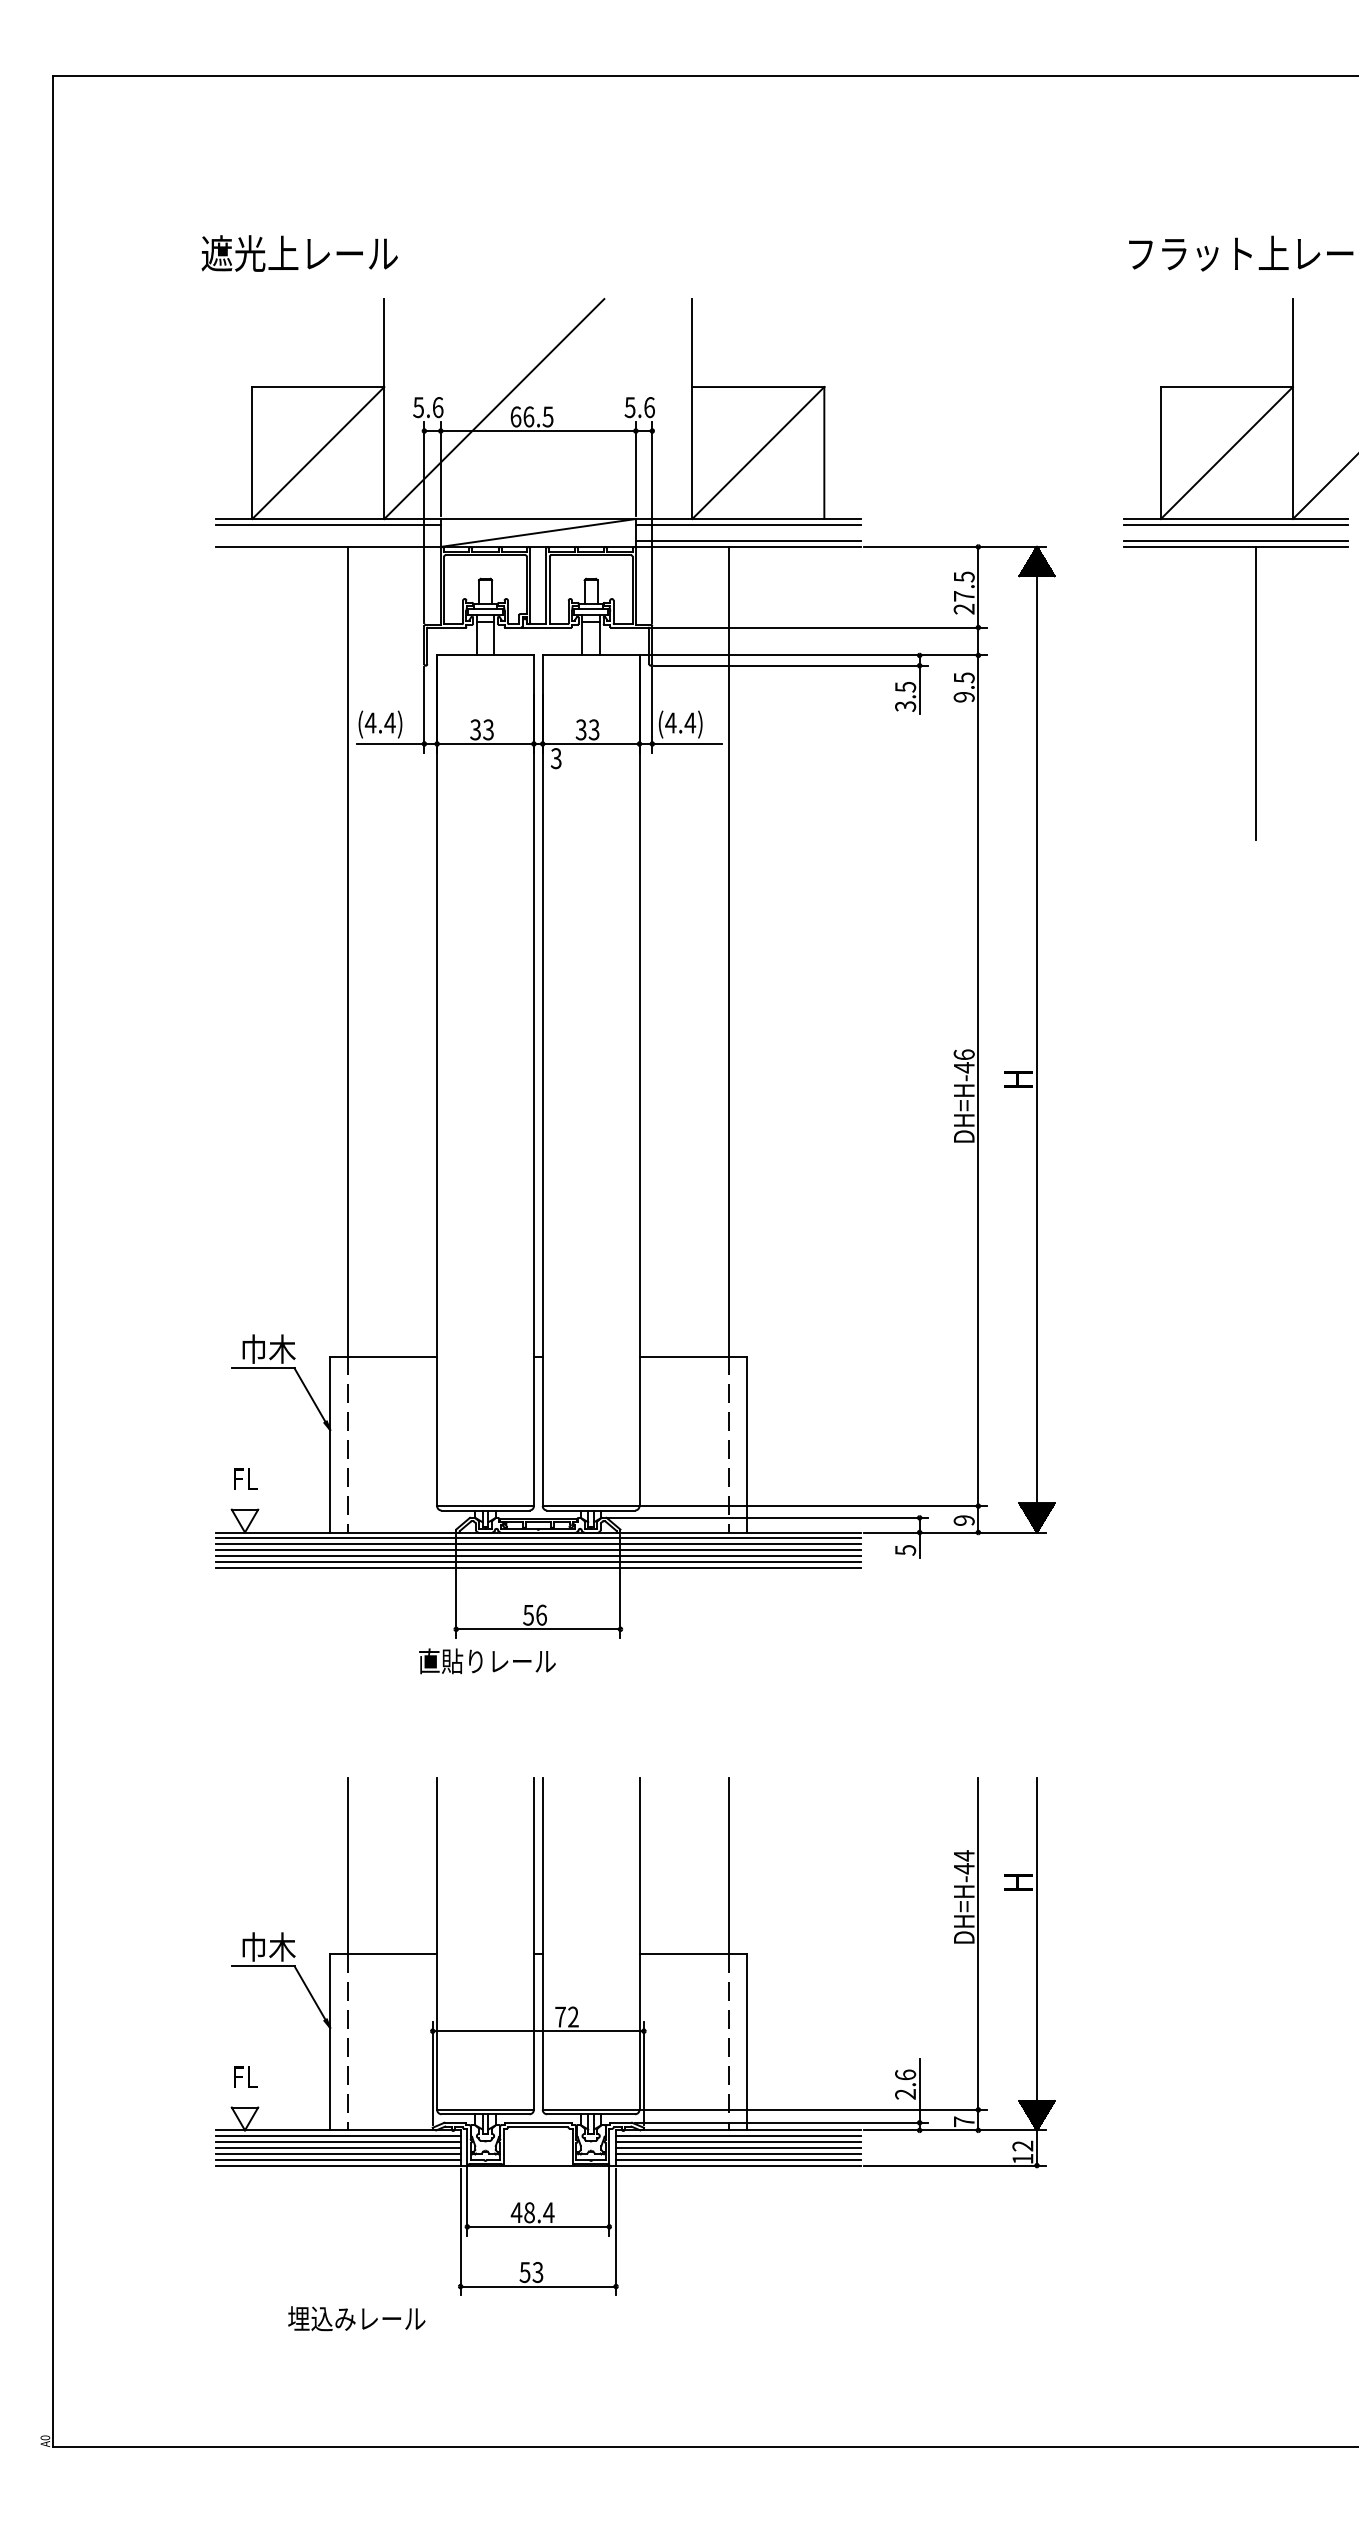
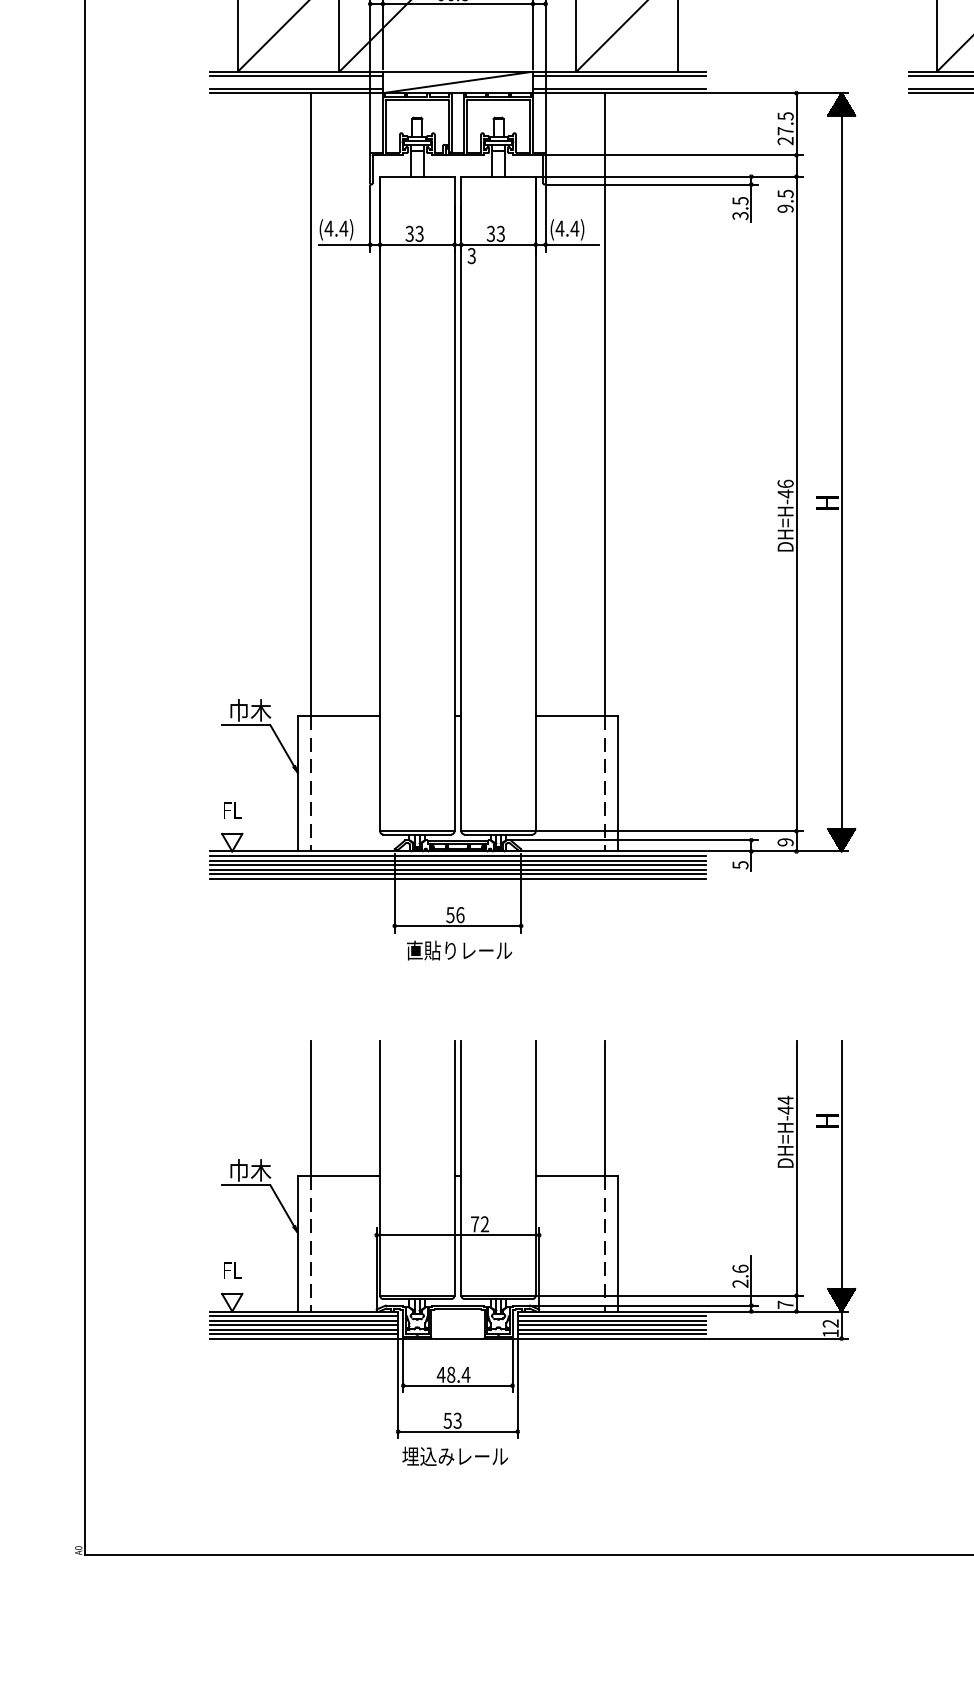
line: (327, 541) -> (295, 89), added
text: (487, 1661) -> (459, 950), moved
text: (356, 2318) -> (455, 1456), moved

